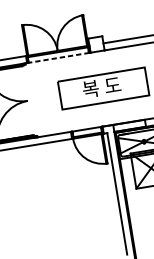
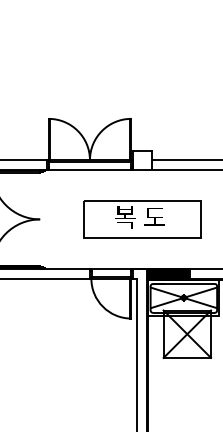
line: (58, 57) -> (89, 169), dashed -> solid
fill: (129, 125) -> (167, 273), added

